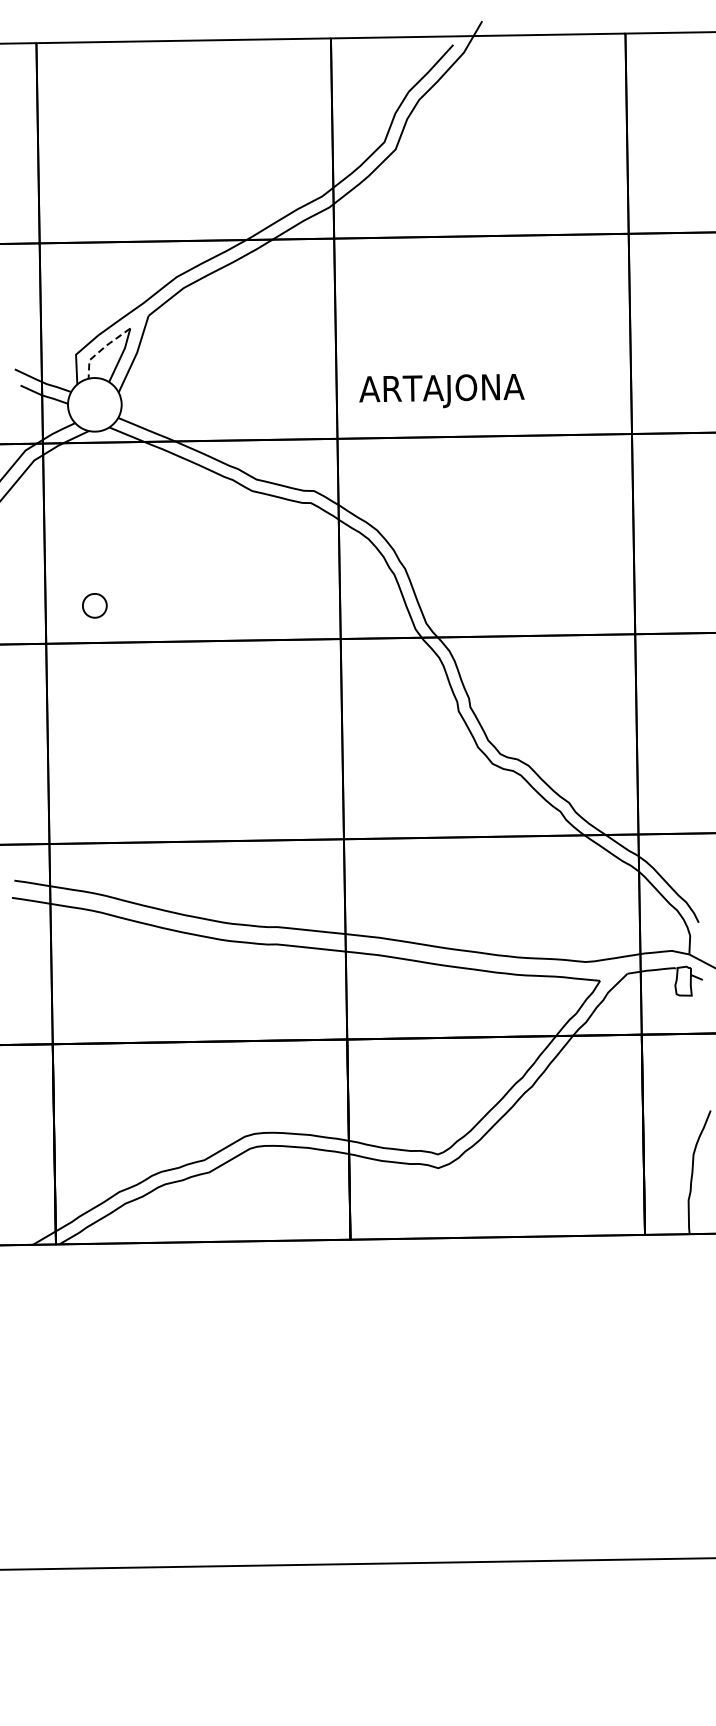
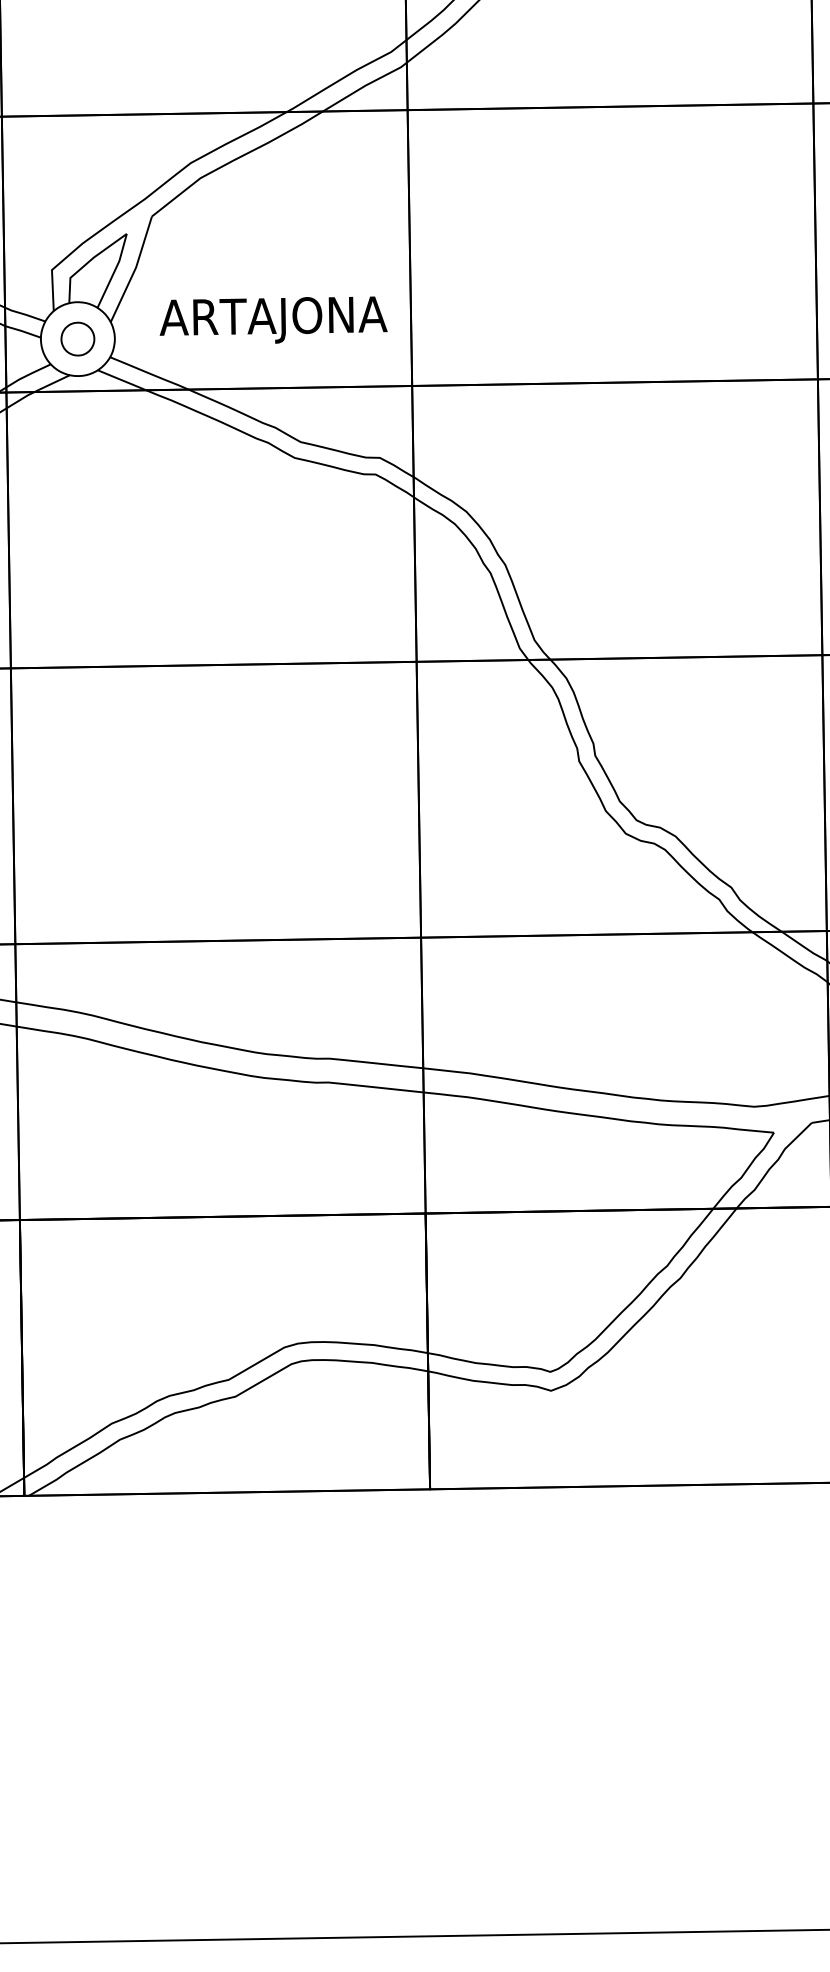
line: (102, 349) -> (88, 262), dashed -> solid
text: (441, 391) -> (273, 320), moved
part: (94, 605) -> (77, 338), moved

